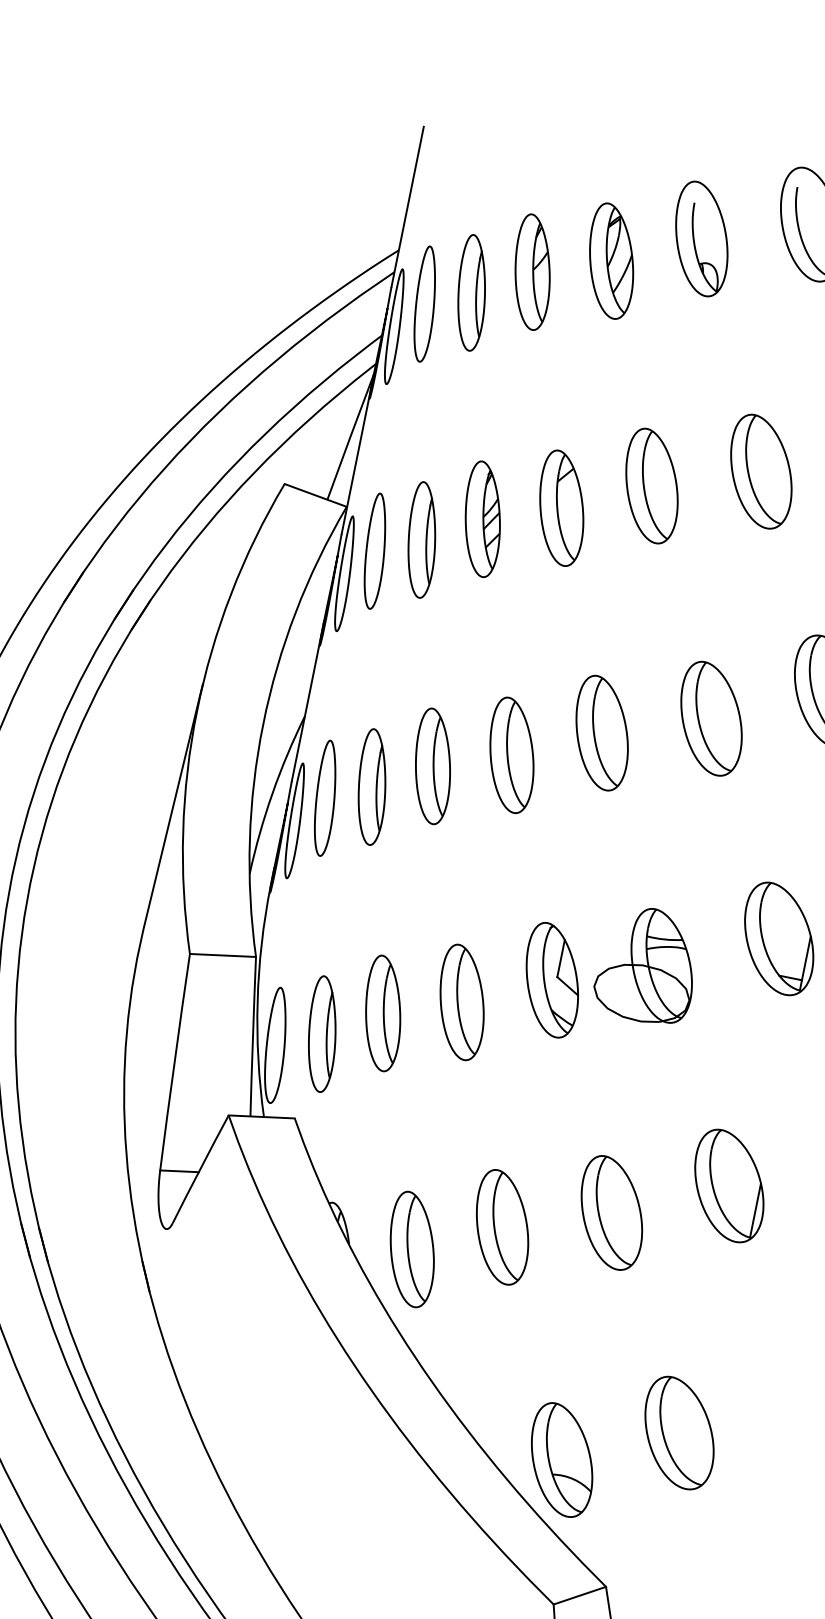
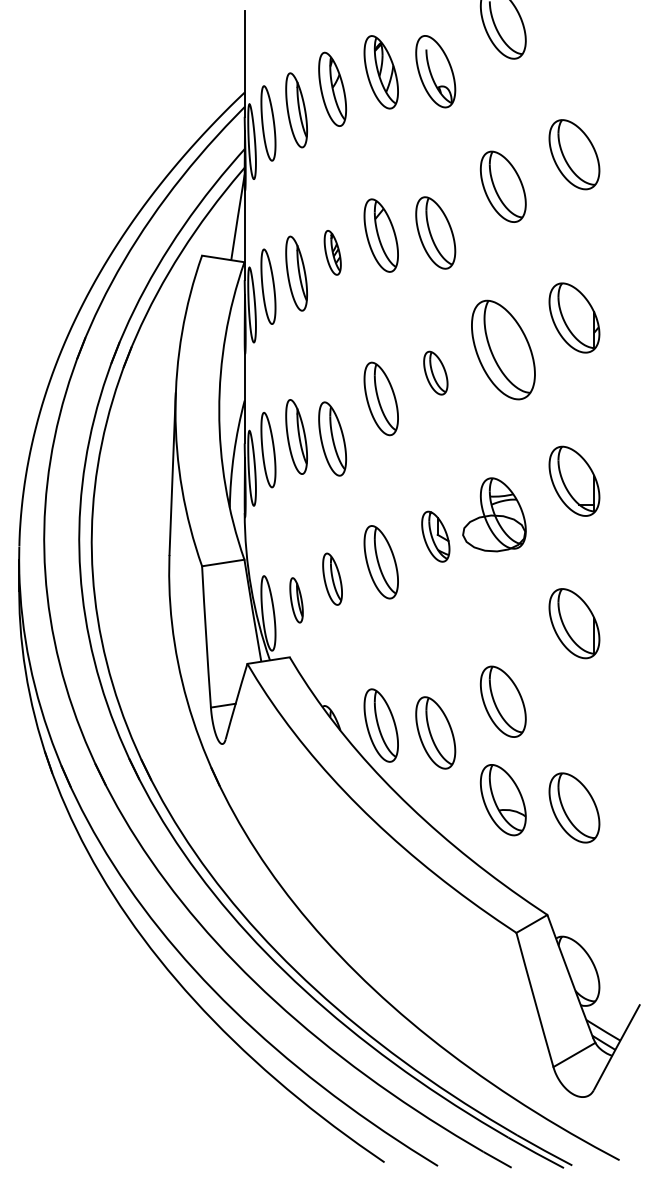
part: (701, 238) -> (435, 71), moved
part: (651, 485) -> (435, 232), moved
part: (482, 518) -> (332, 252), size x0.6
part: (710, 719) -> (502, 350), size x1.4
part: (602, 731) -> (435, 372), size x0.6
part: (433, 765) -> (332, 438), moved
part: (552, 980) -> (435, 536), size x0.7
part: (383, 1012) -> (332, 578), size x0.7
part: (322, 1034) -> (296, 600), size x0.6
part: (729, 1185) -> (574, 623), moved
part: (610, 1212) -> (502, 701), moved
part: (502, 1226) -> (435, 732), moved
part: (560, 1460) -> (502, 800), moved

